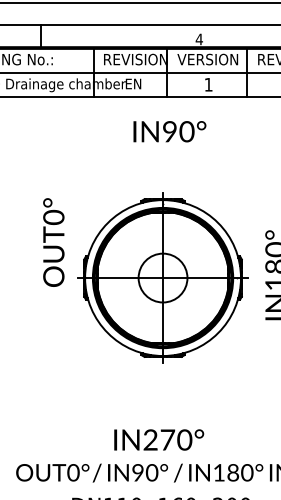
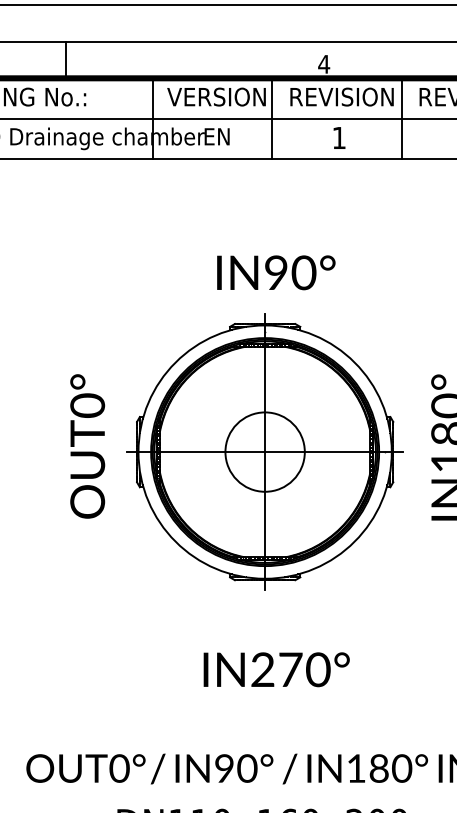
text: (133, 59) -> (217, 96), REVISION -> VERSION
text: (209, 59) -> (340, 96), VERSION -> REVISION
text: (169, 131) -> (275, 272), moved
text: (53, 242) -> (87, 446), moved
text: (159, 439) -> (277, 668), moved

